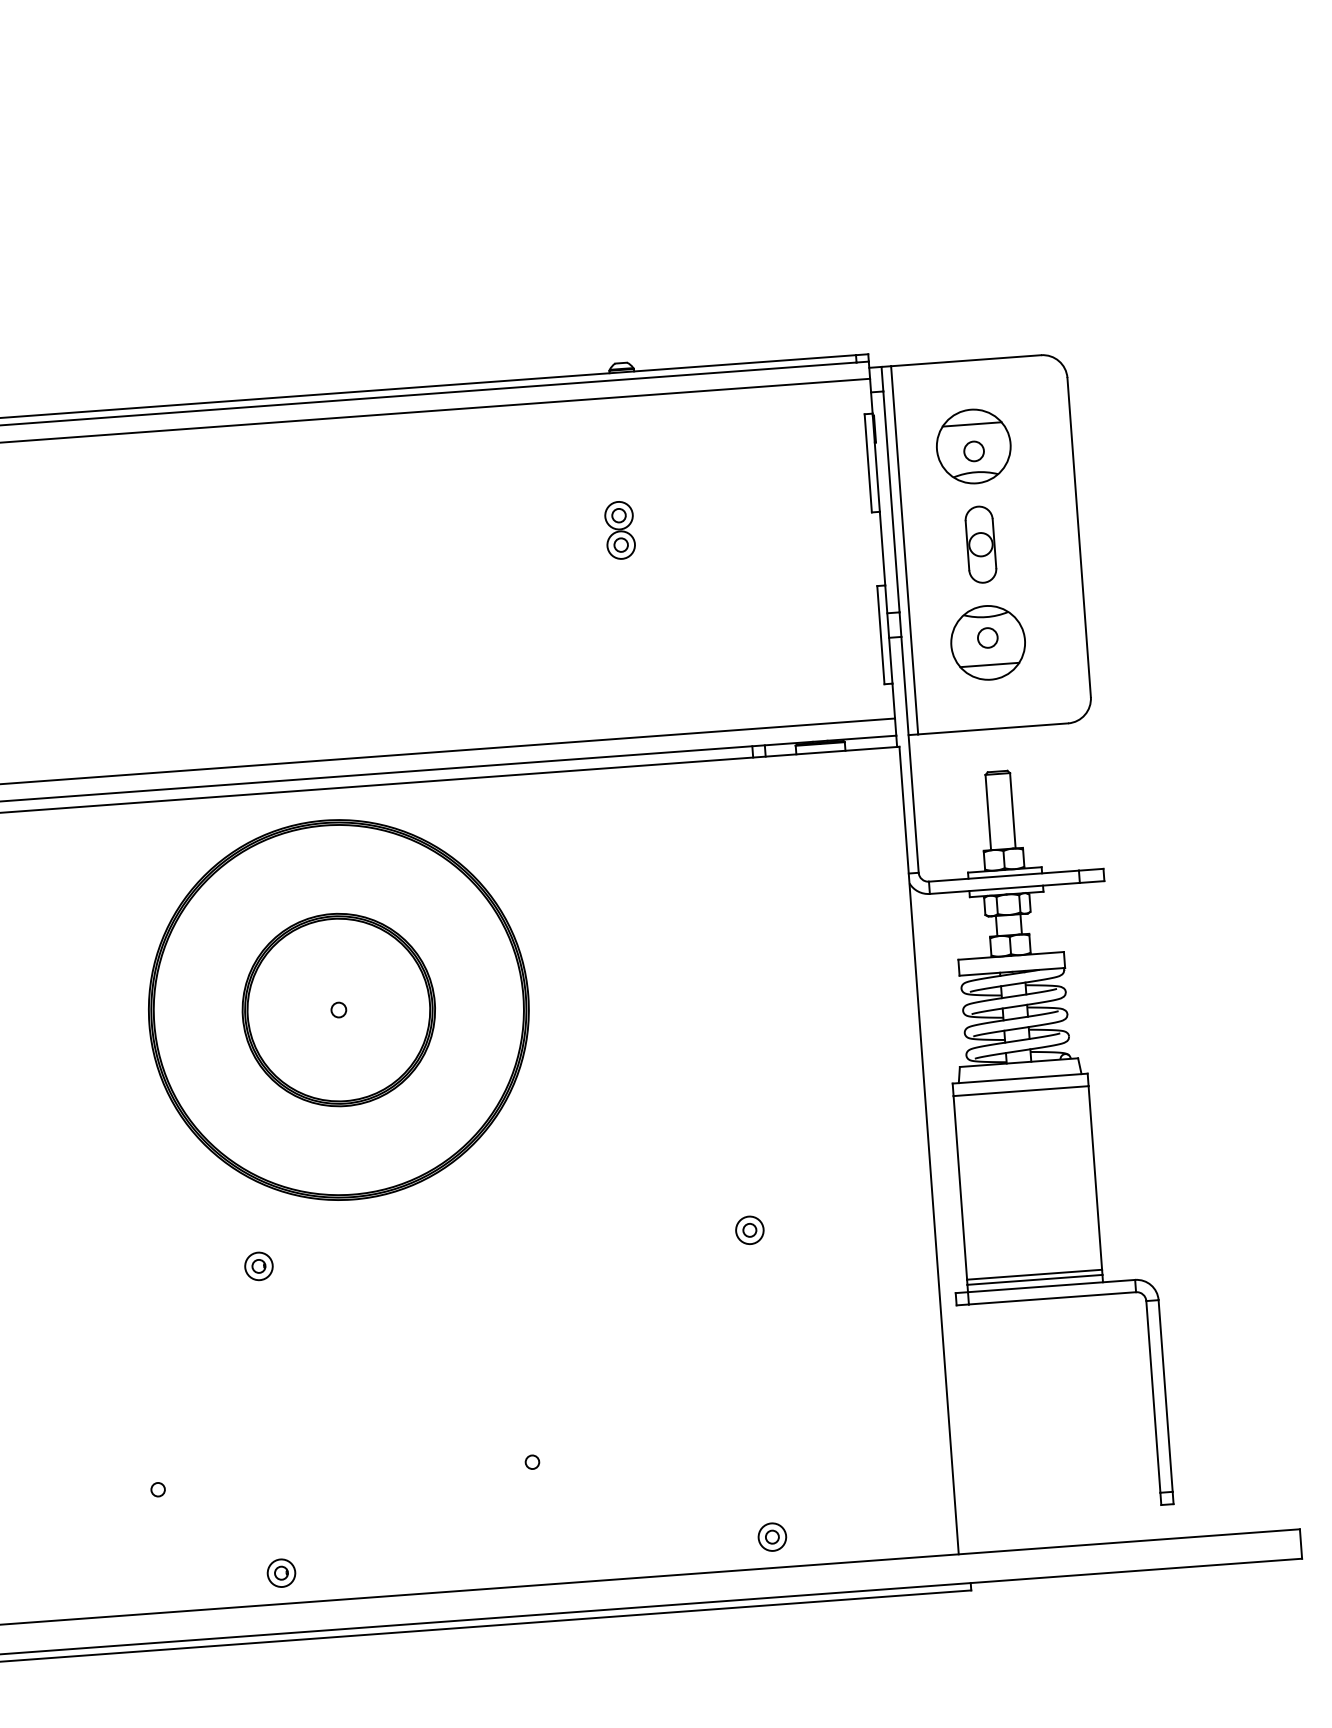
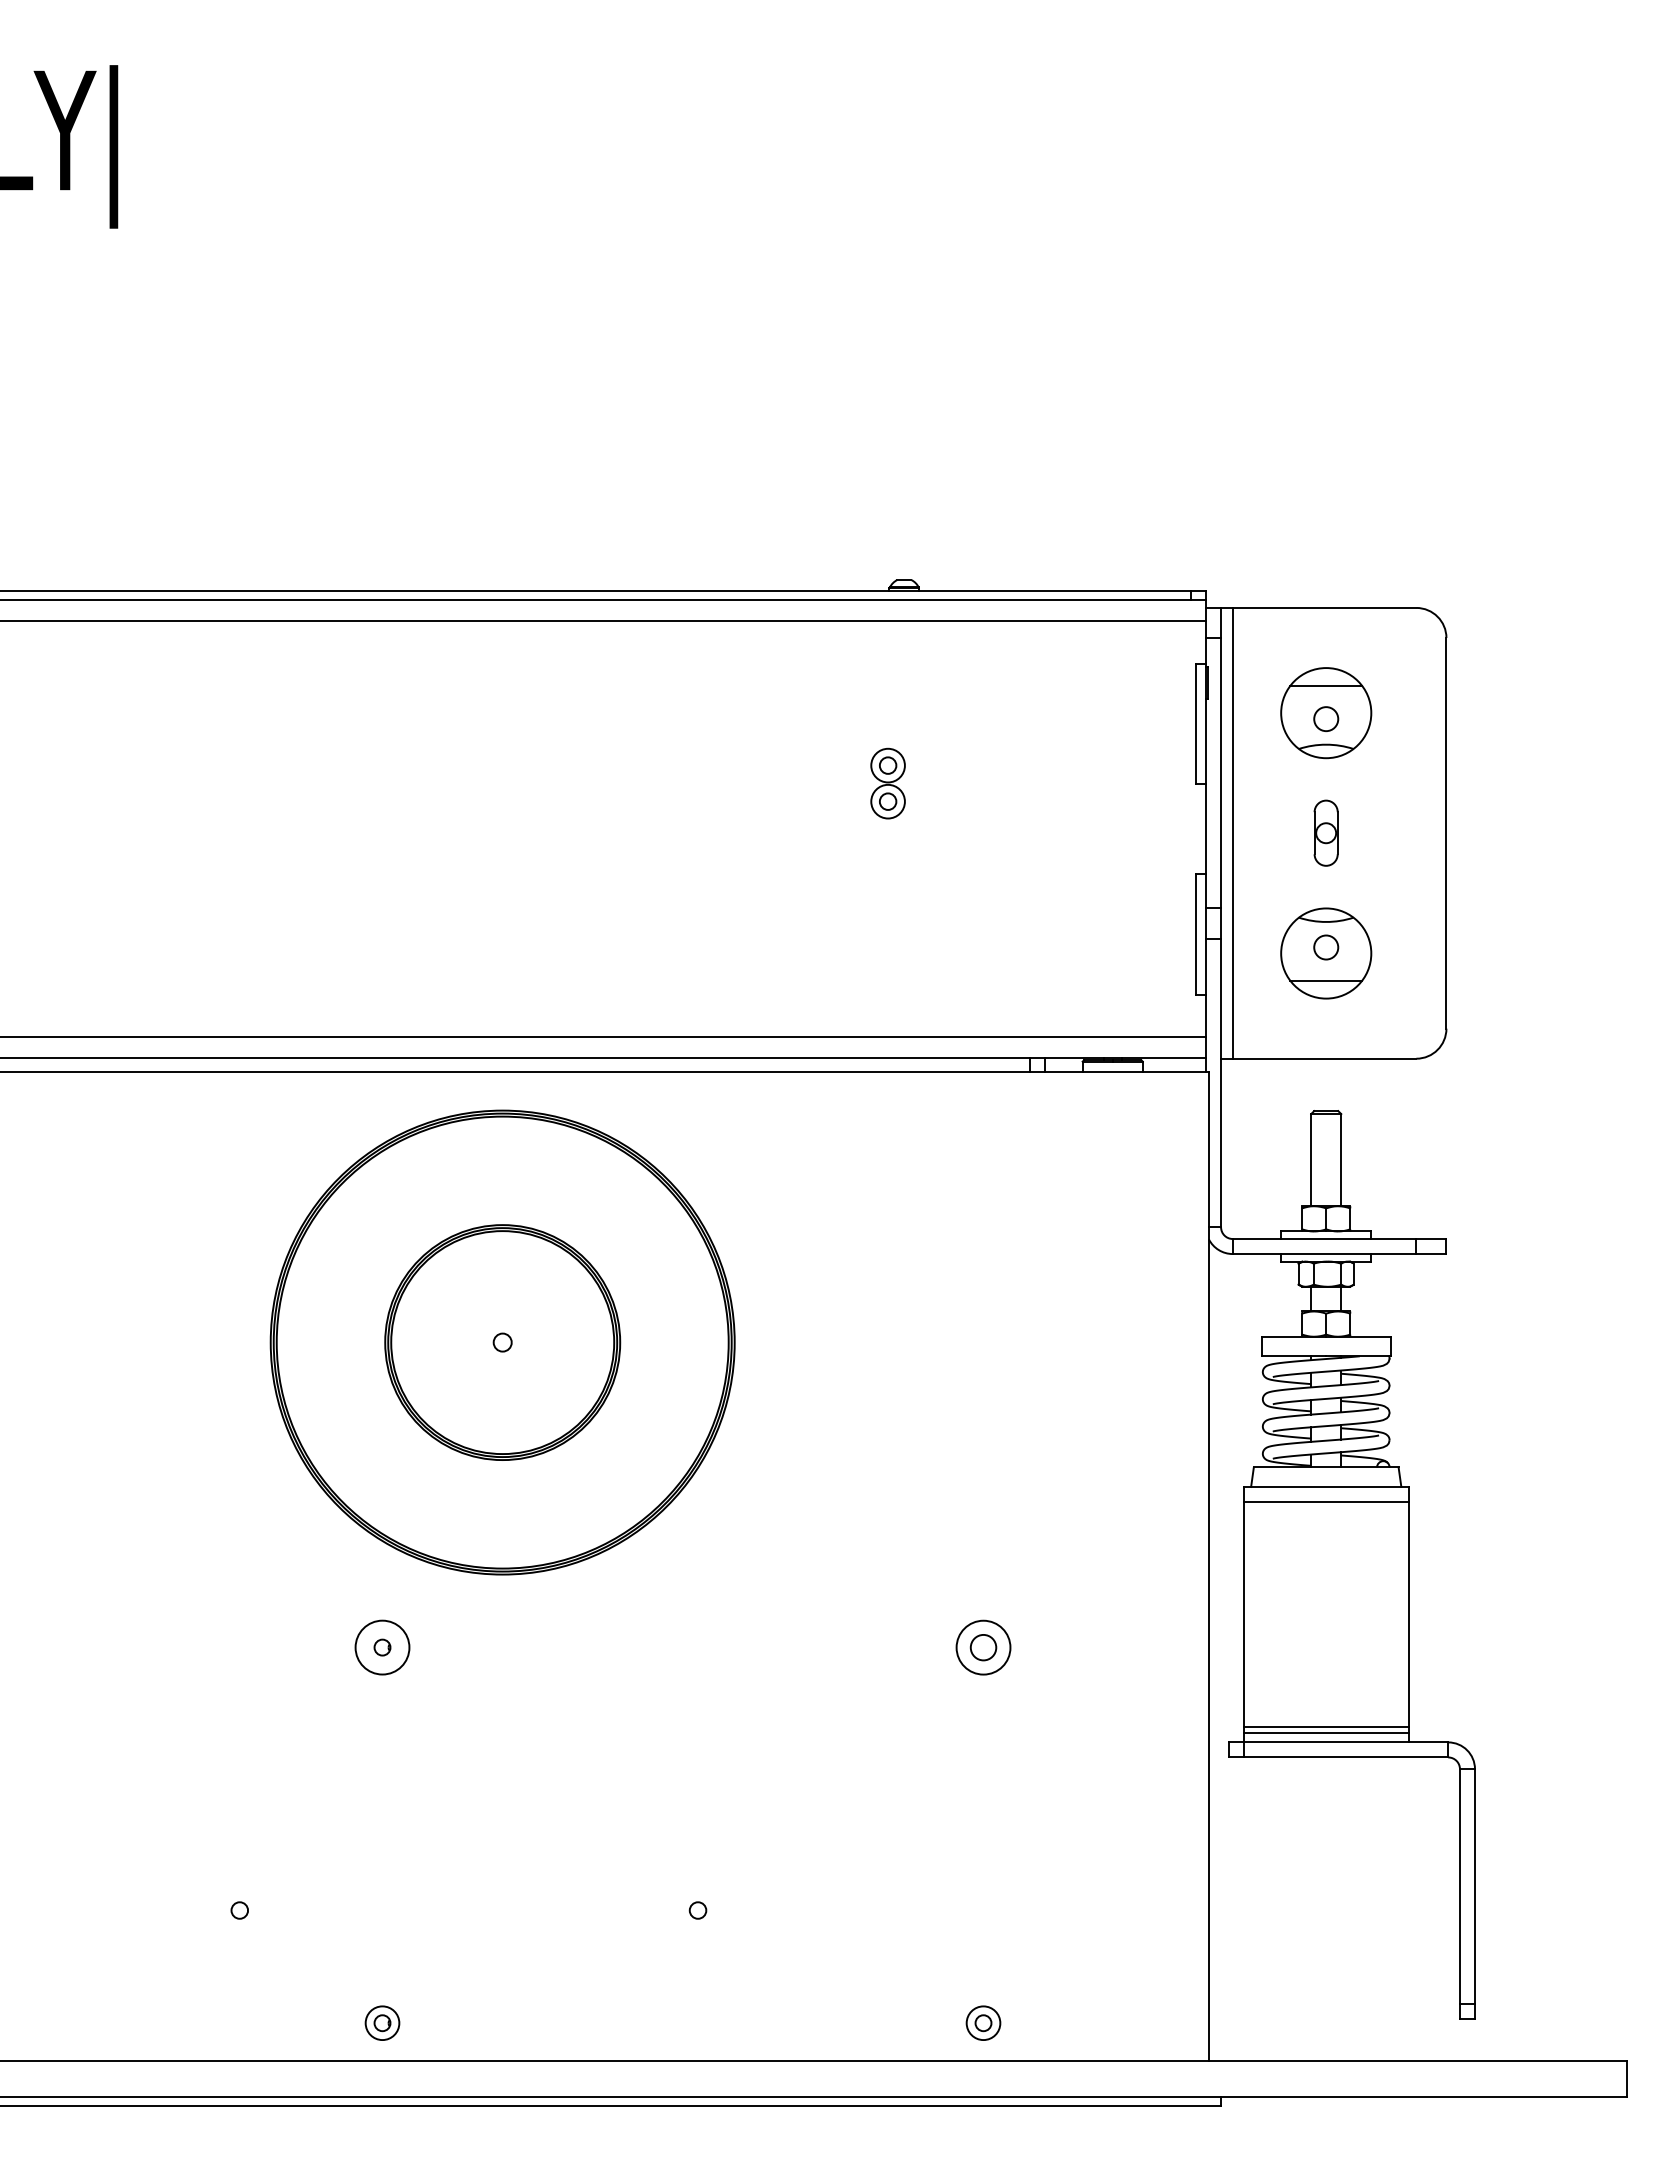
part: (980, 544) -> (1325, 832), size x0.7
part: (749, 1230) -> (983, 1647), size x1.6
circle: (258, 1266) -> (382, 1647), size x1.6

